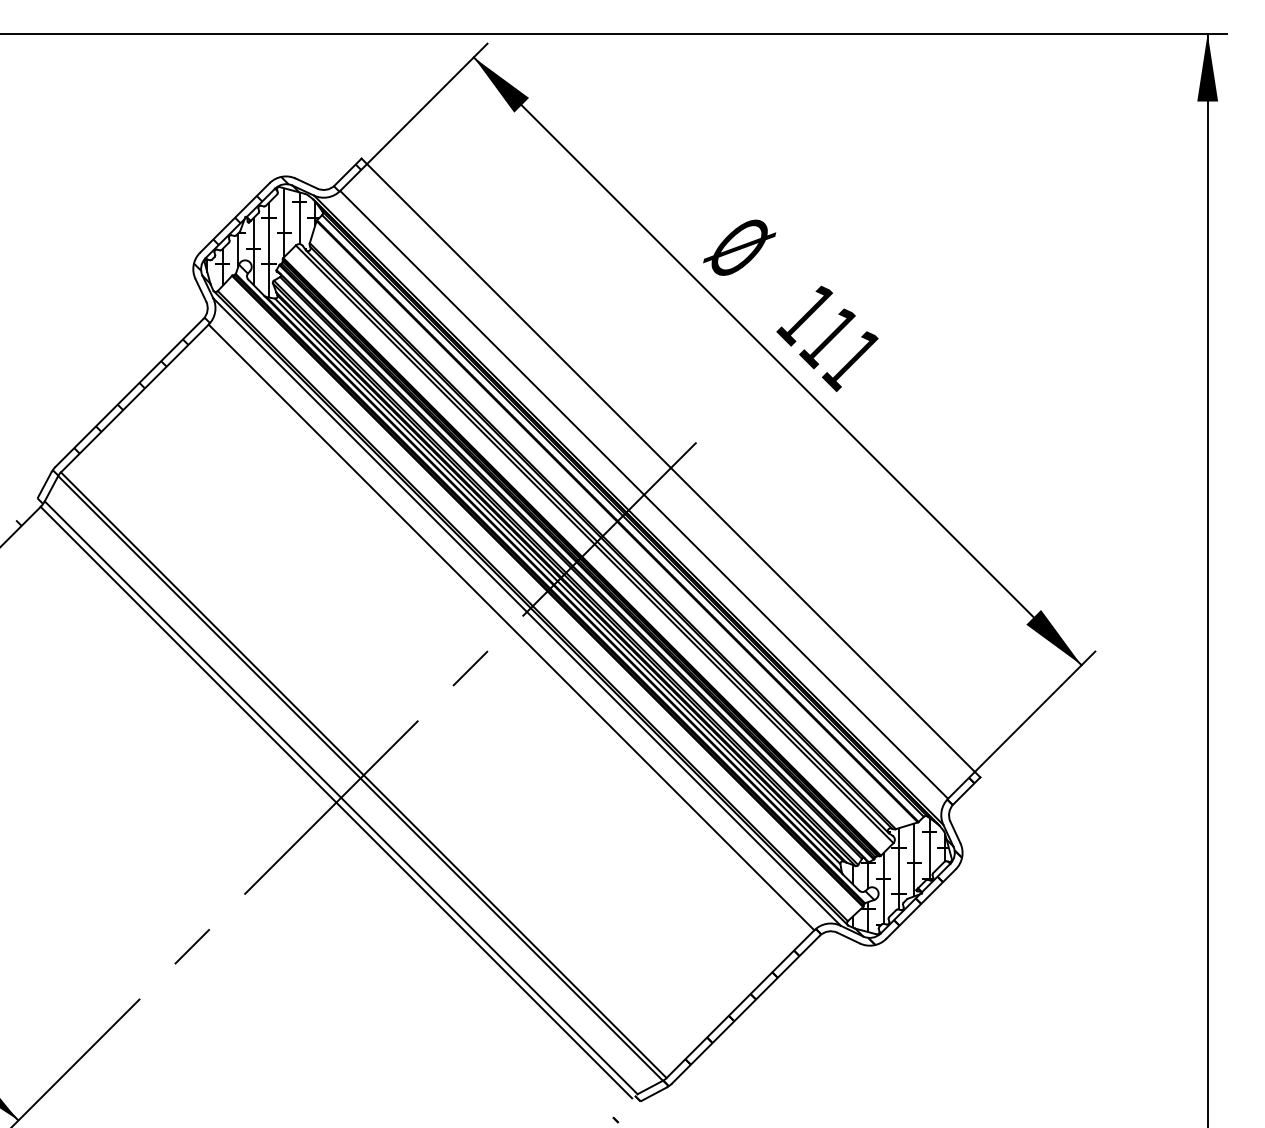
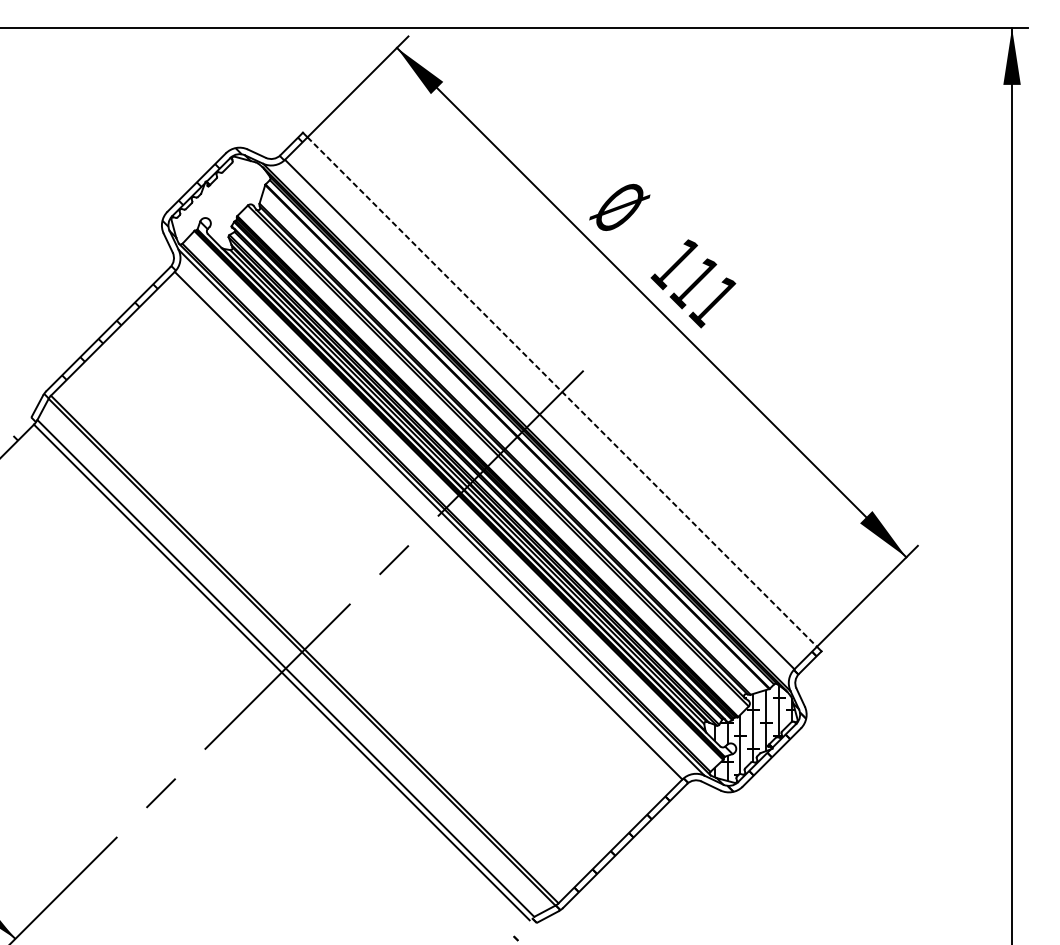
hatch: (263, 242) -> (220, 203), removed
line: (671, 468) -> (562, 392), solid -> dashed

